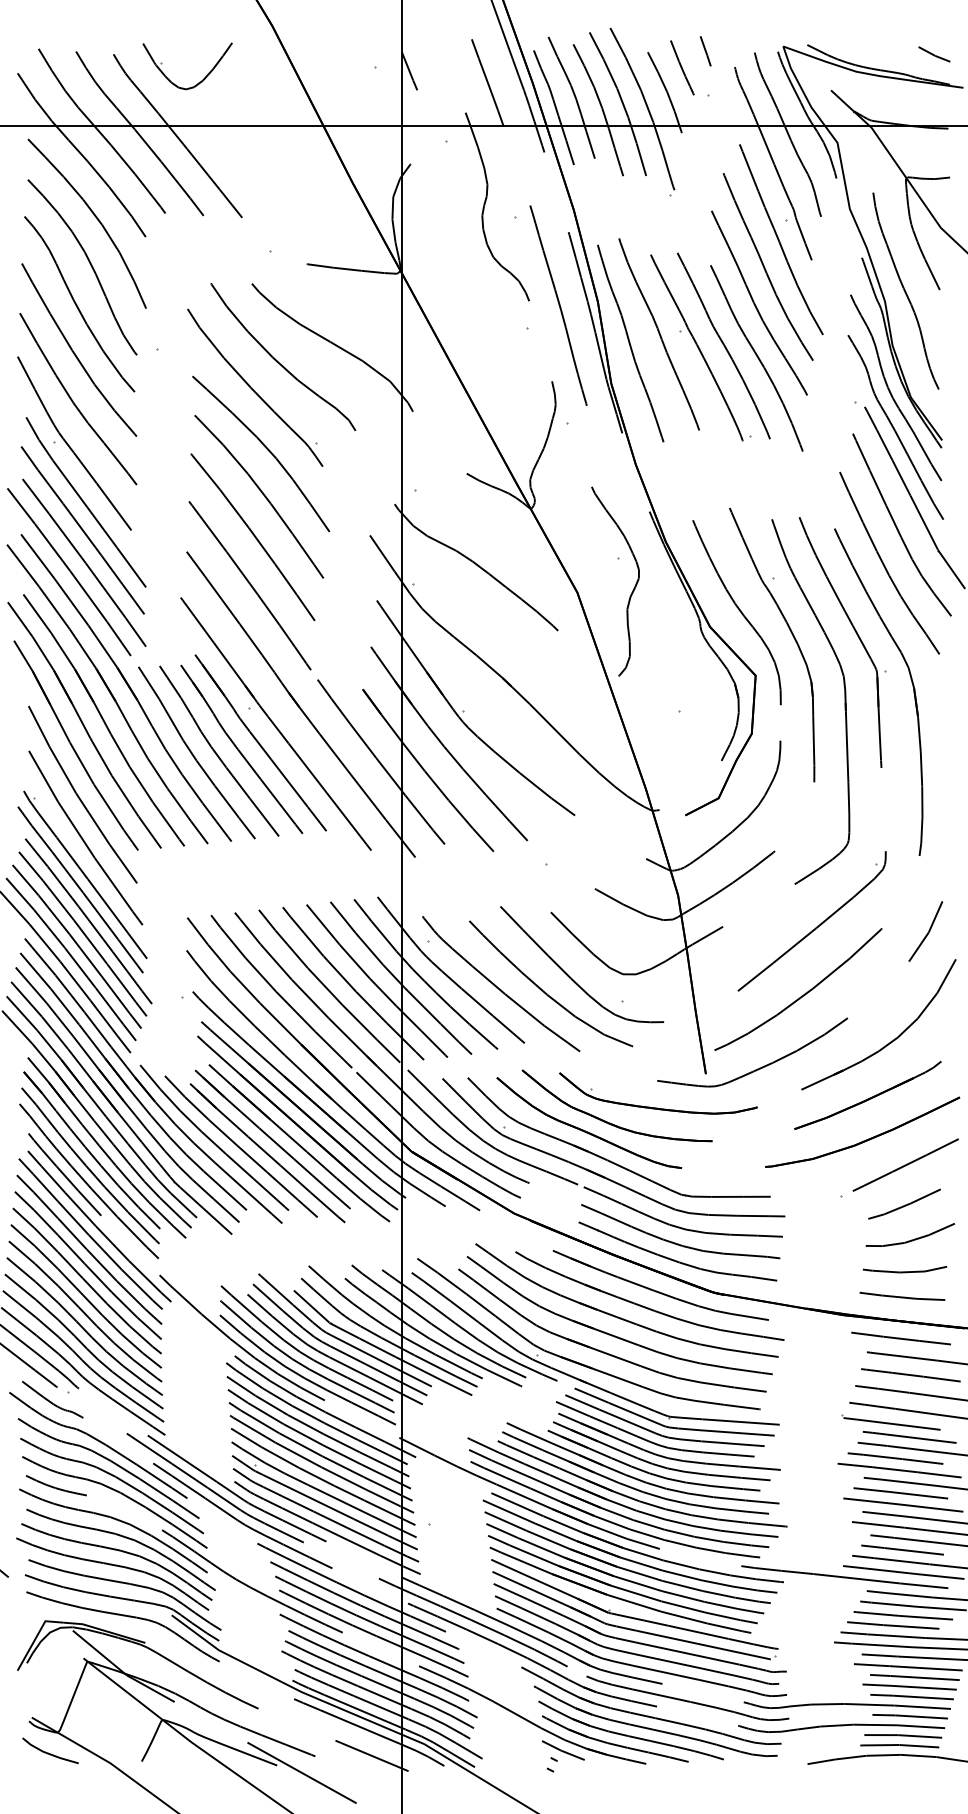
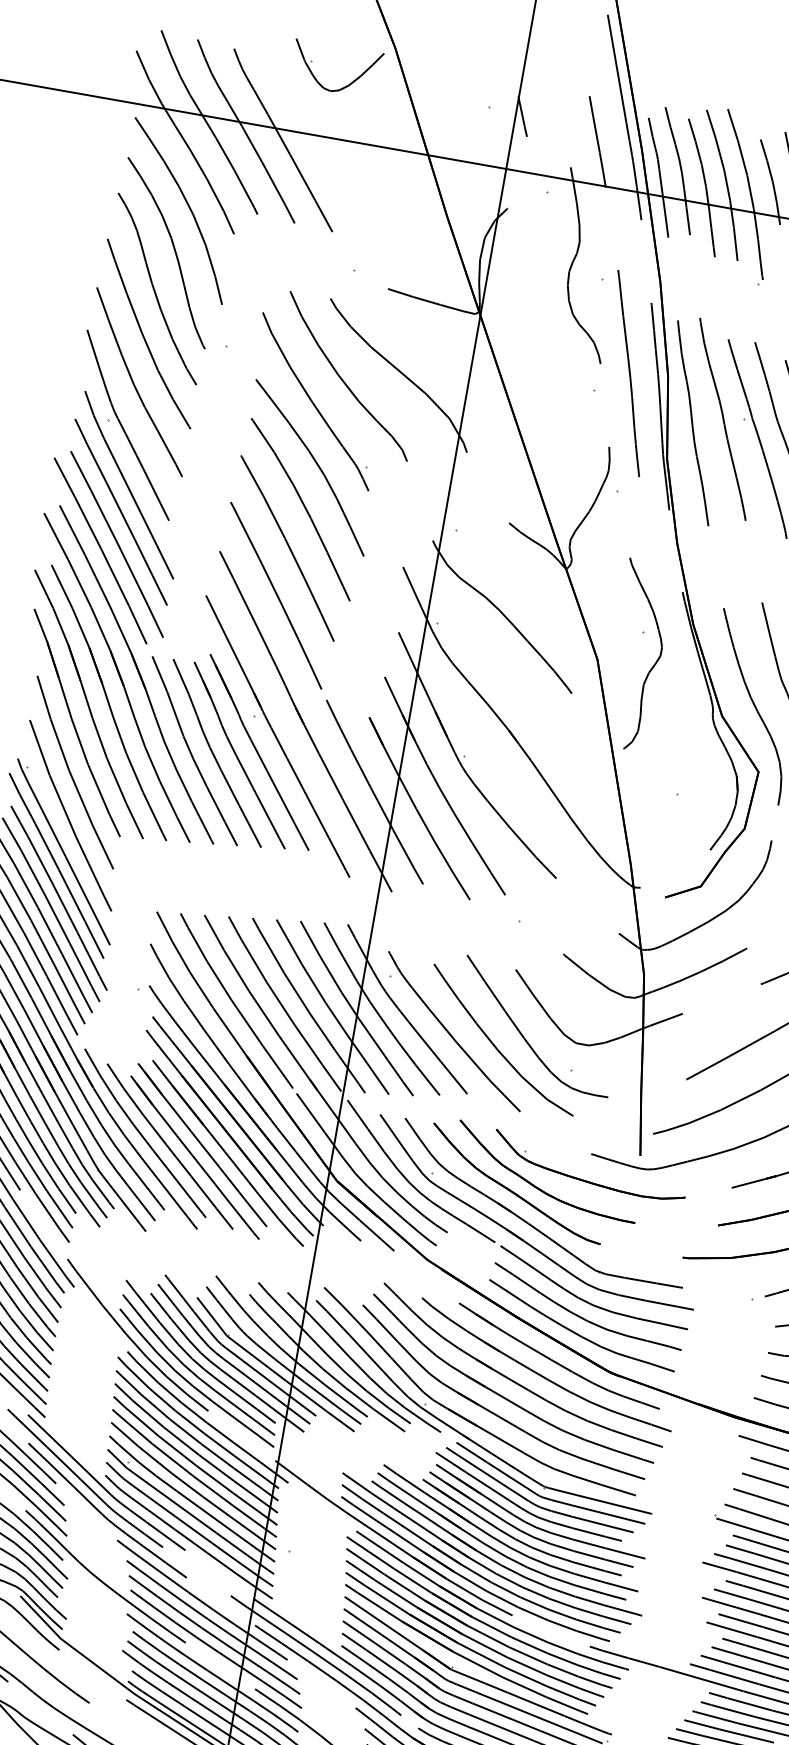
part: (198, 82) -> (344, 86), moved

